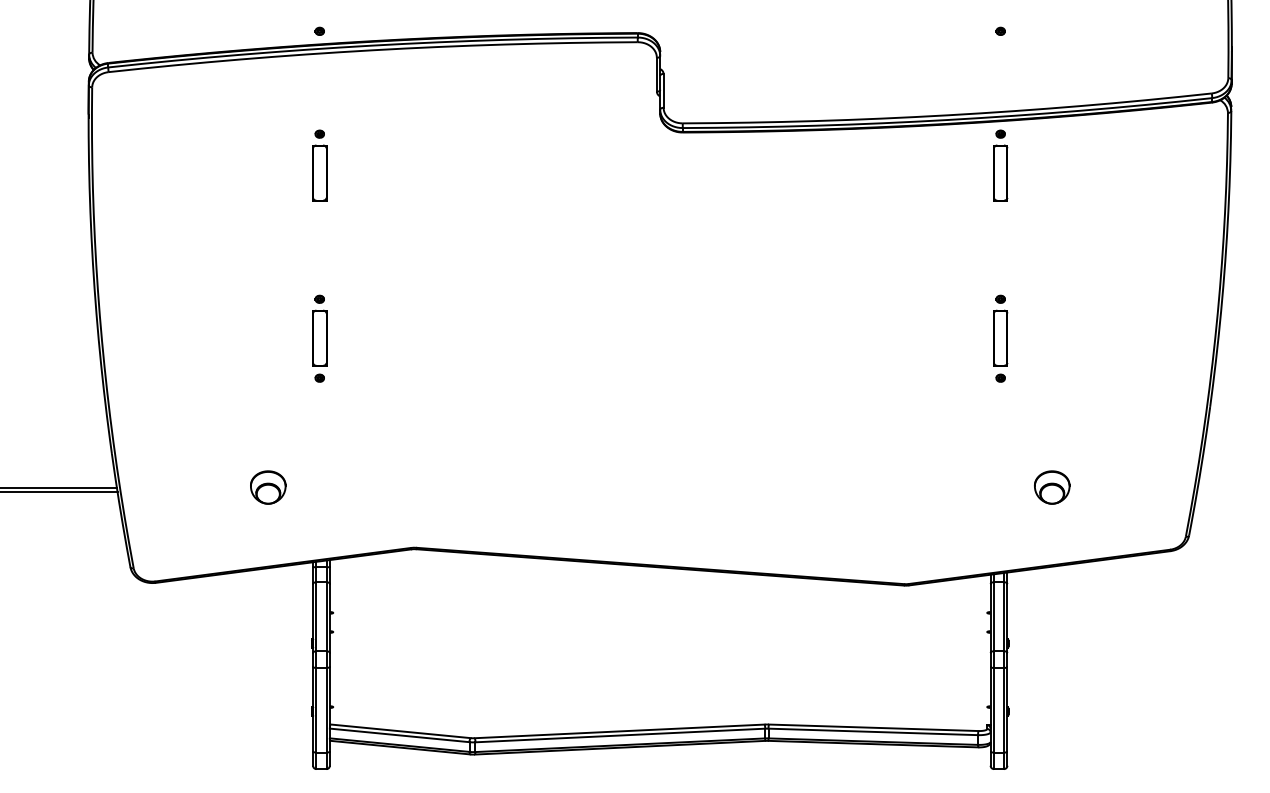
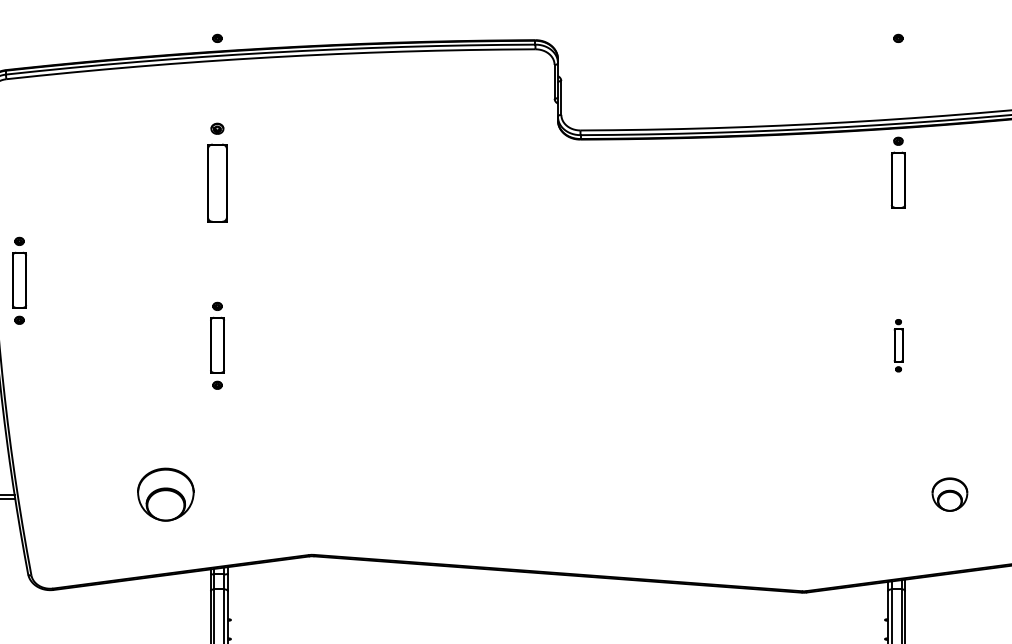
part: (319, 165) -> (217, 172), size x1.4
part: (121, 273) -> (19, 280), added
part: (1000, 338) -> (898, 345), size x0.6
part: (268, 487) -> (166, 494), size x1.6

